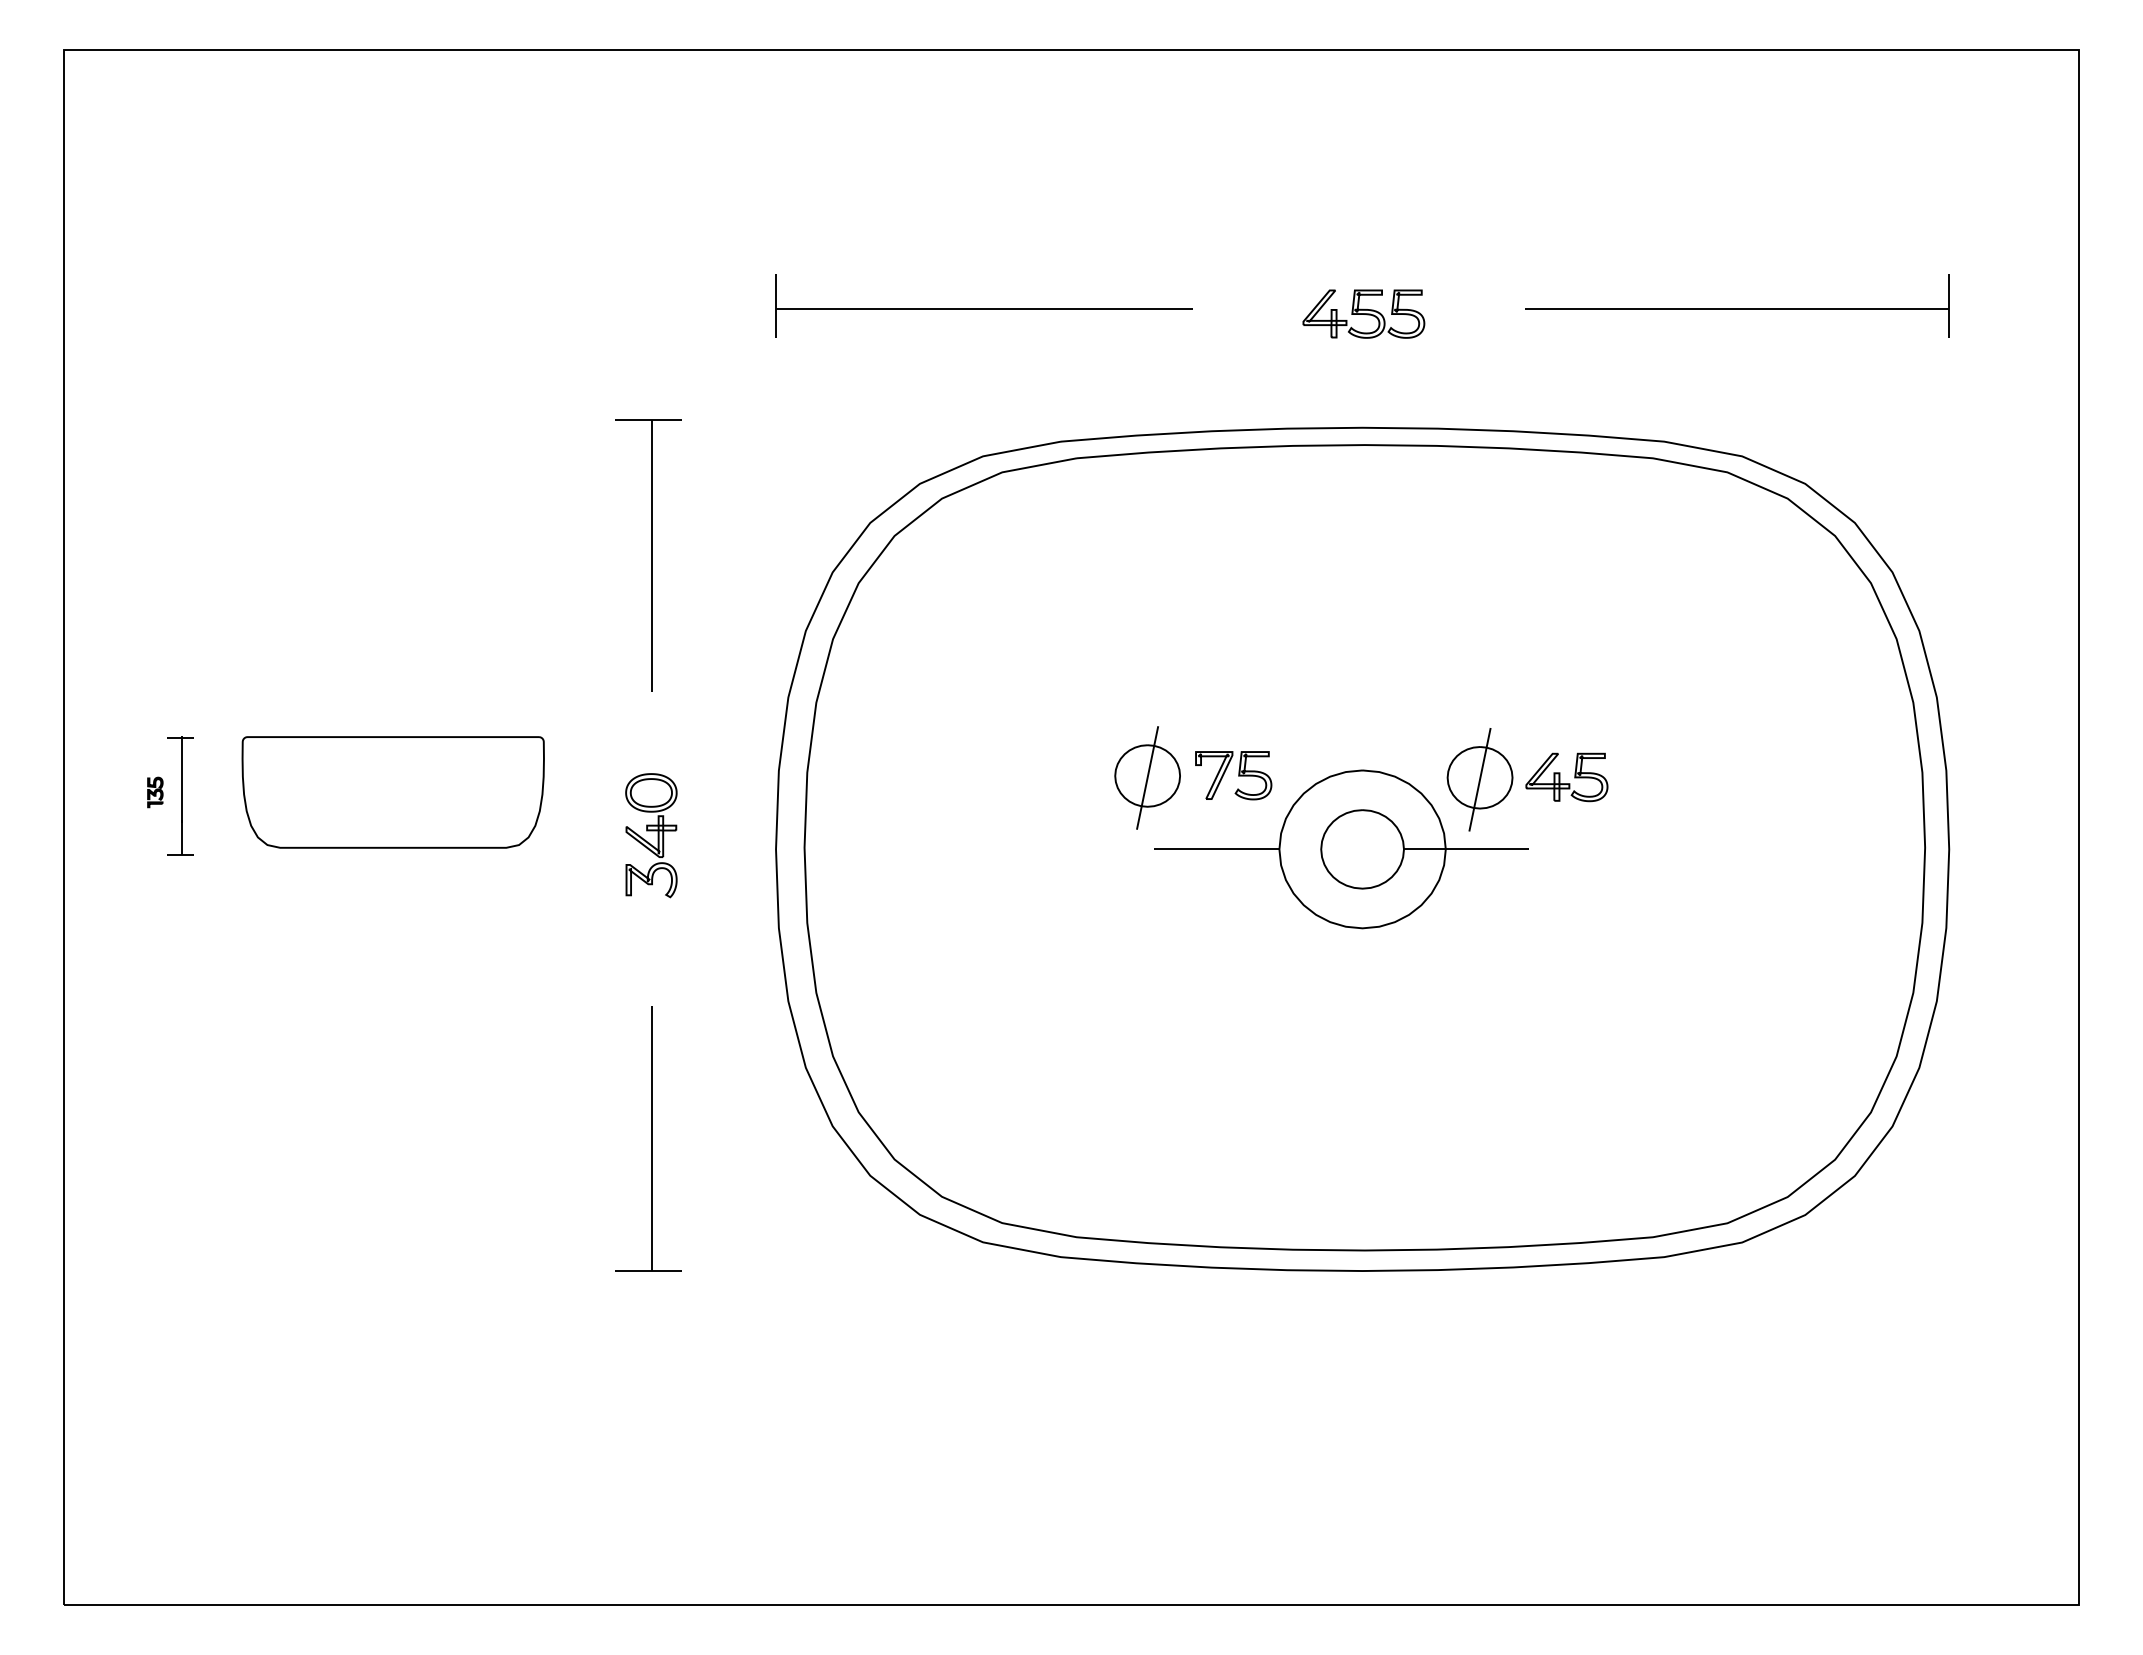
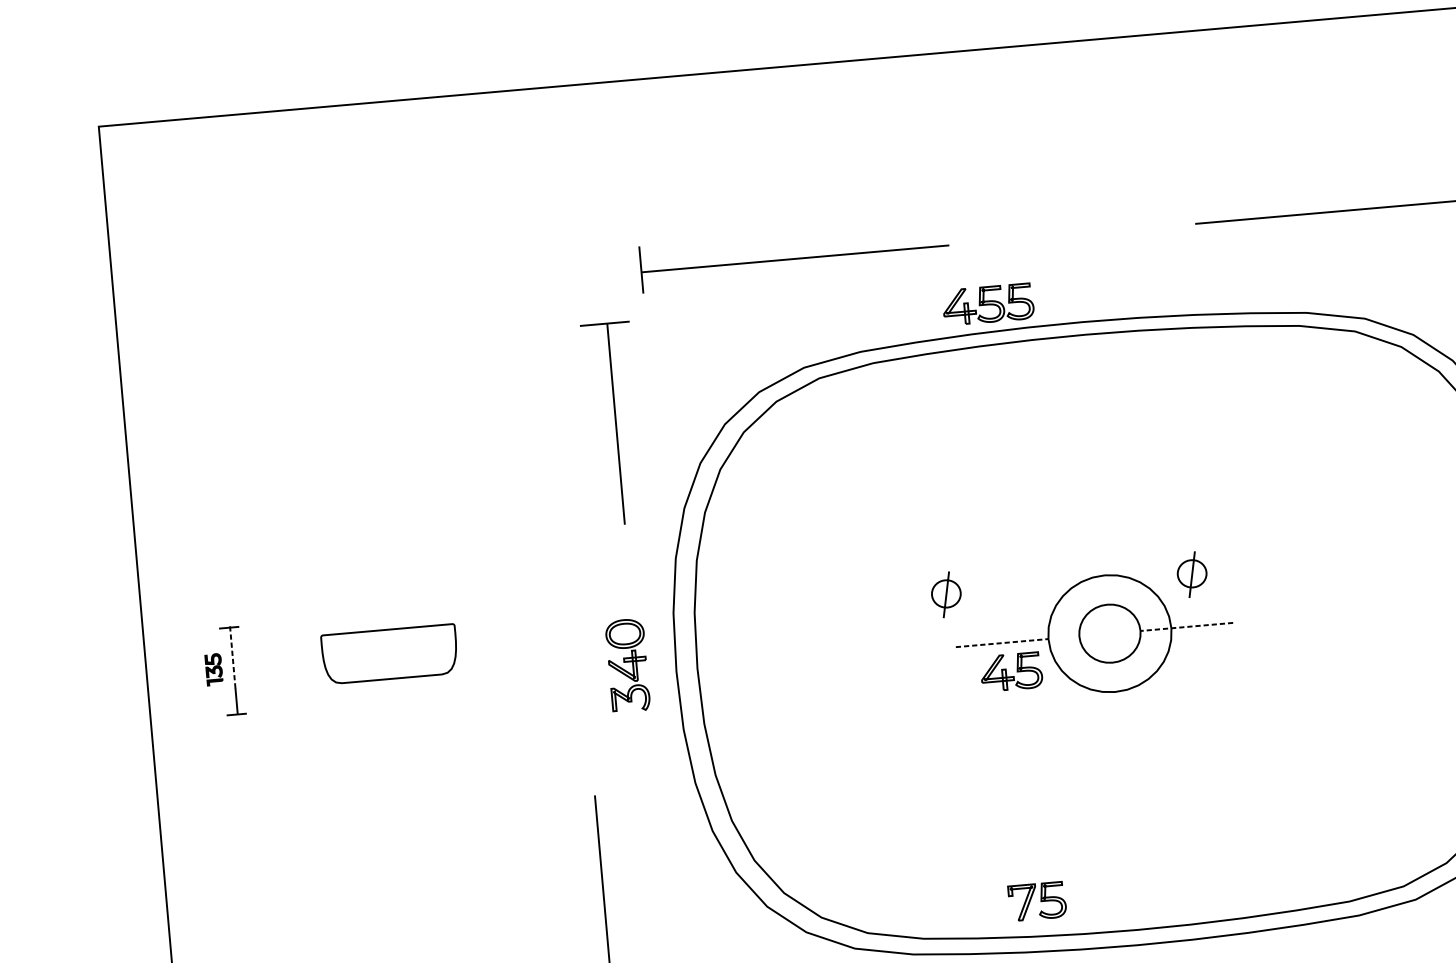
part: (1363, 313) -> (987, 304), moved
part: (648, 555) -> (613, 424), moved
part: (1233, 775) -> (1037, 901), moved
part: (1147, 777) -> (946, 594), size x0.6
part: (1566, 777) -> (1011, 672), moved
line: (181, 779) -> (232, 658), solid -> dashed
part: (1479, 779) -> (1191, 574), size x0.6
part: (155, 792) -> (214, 669), size x1.4
part: (392, 792) -> (389, 654), size x0.6
part: (651, 835) -> (627, 665), moved
line: (1216, 849) -> (1001, 643), solid -> dashed
line: (1466, 849) -> (1186, 627), solid -> dashed

